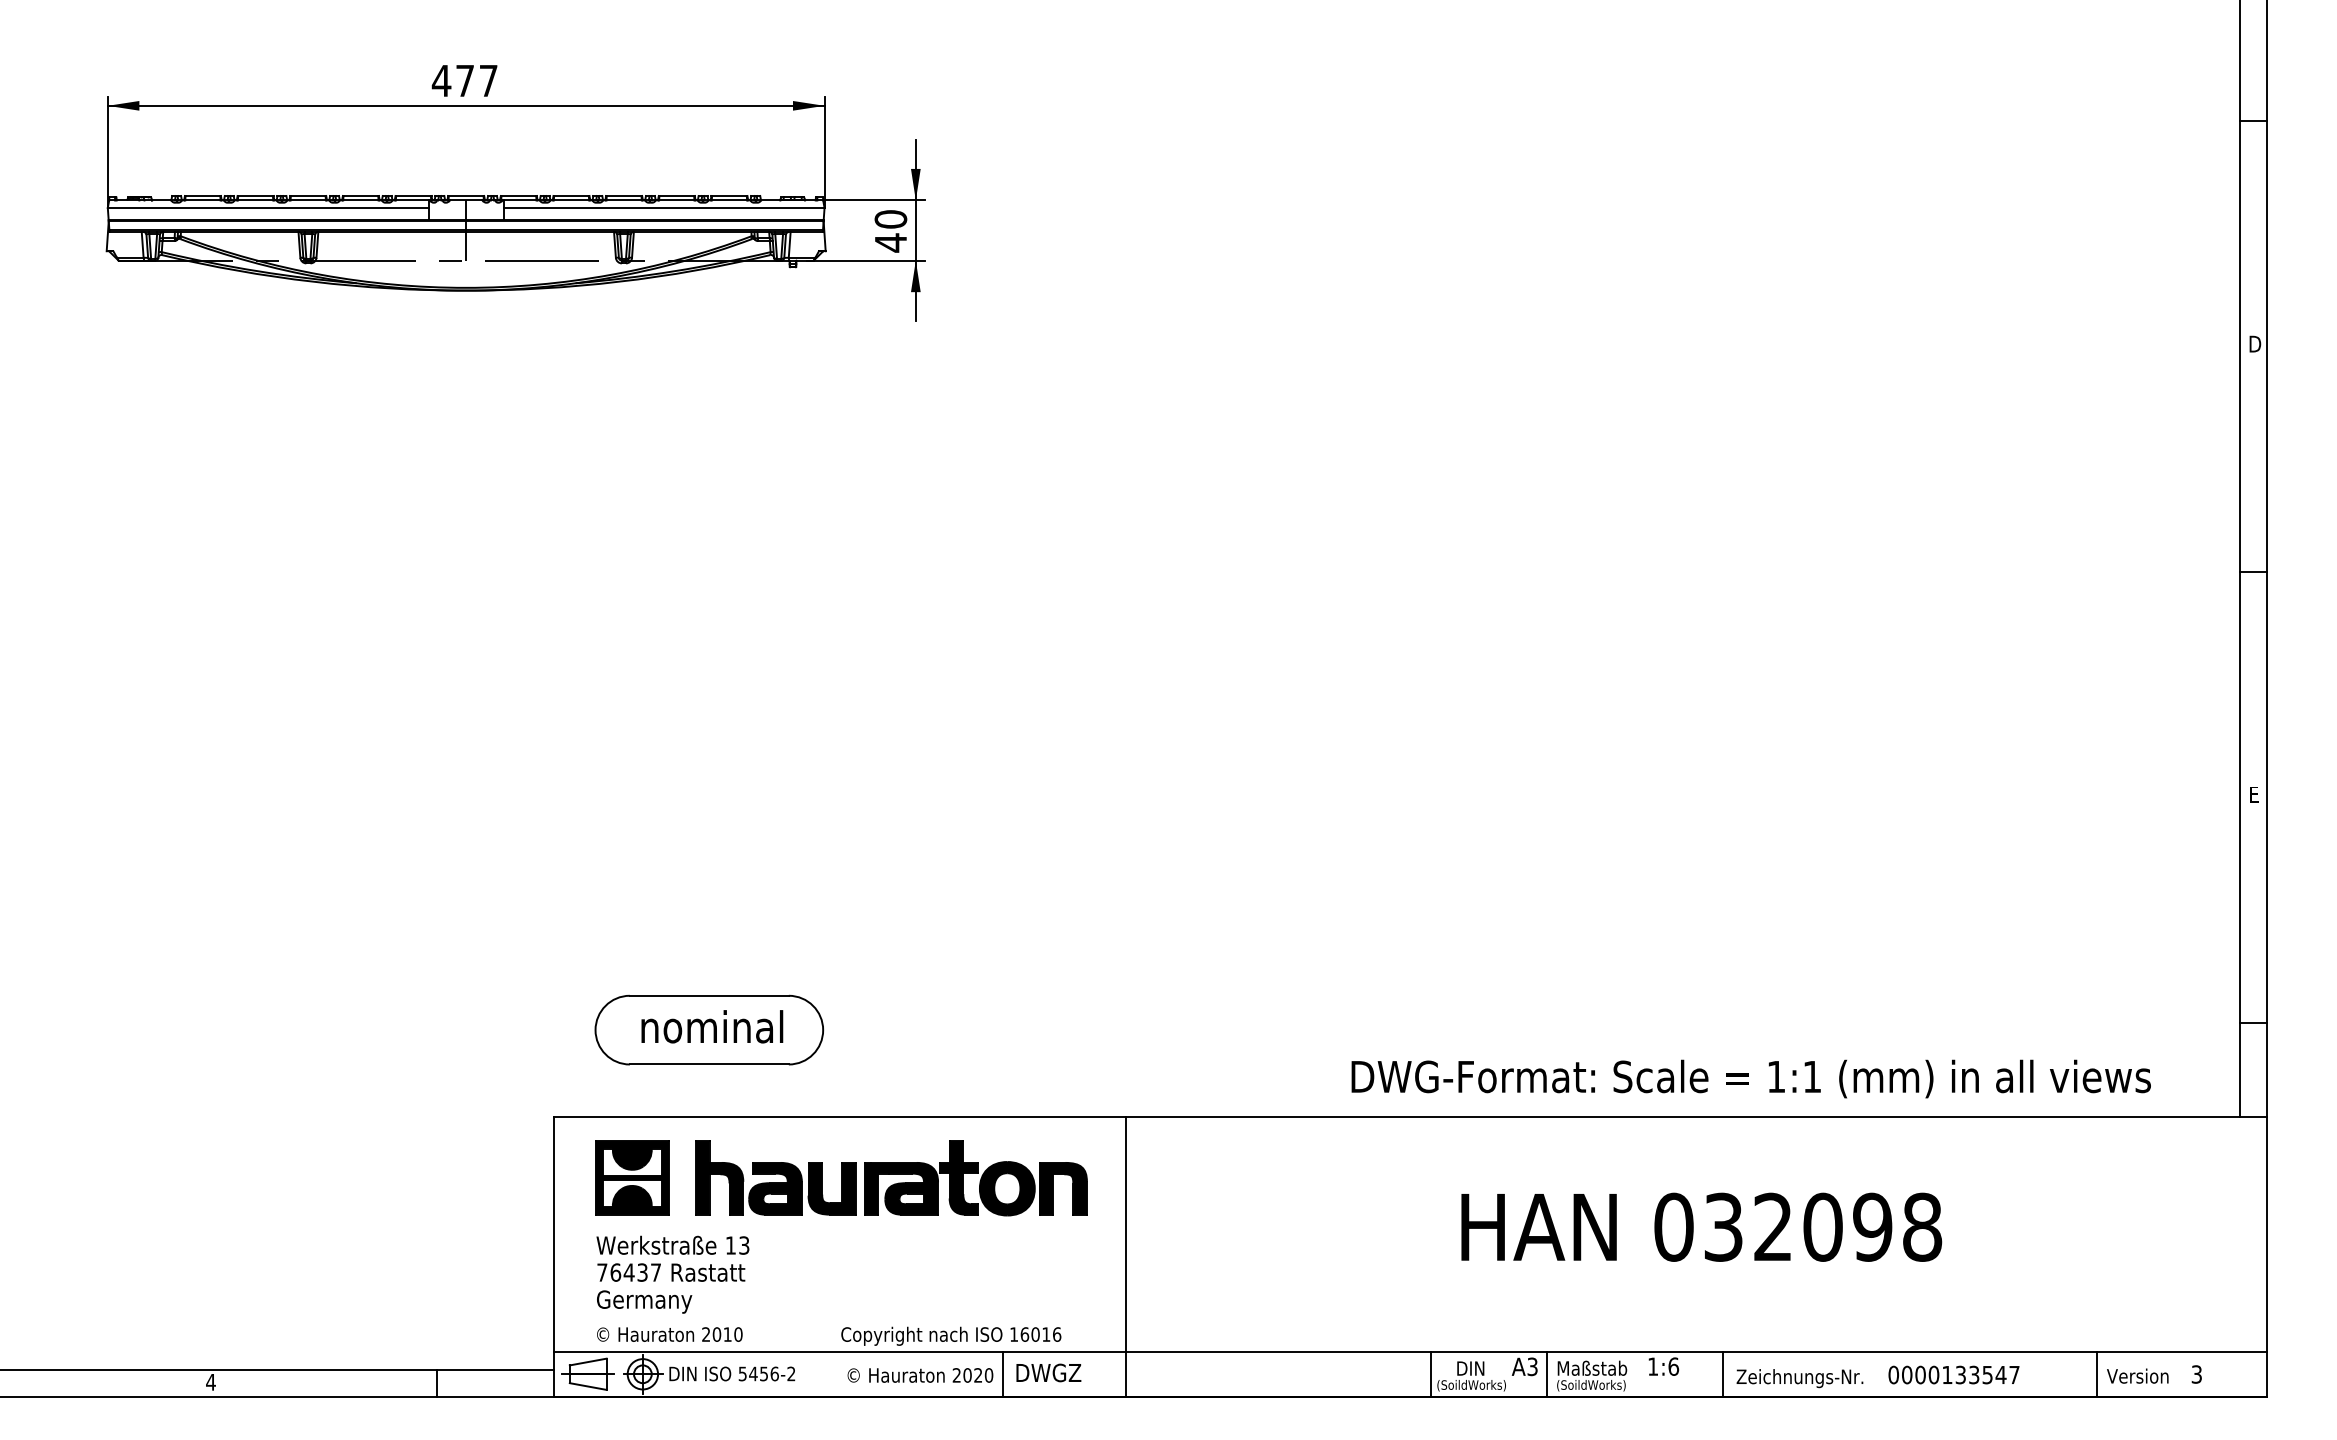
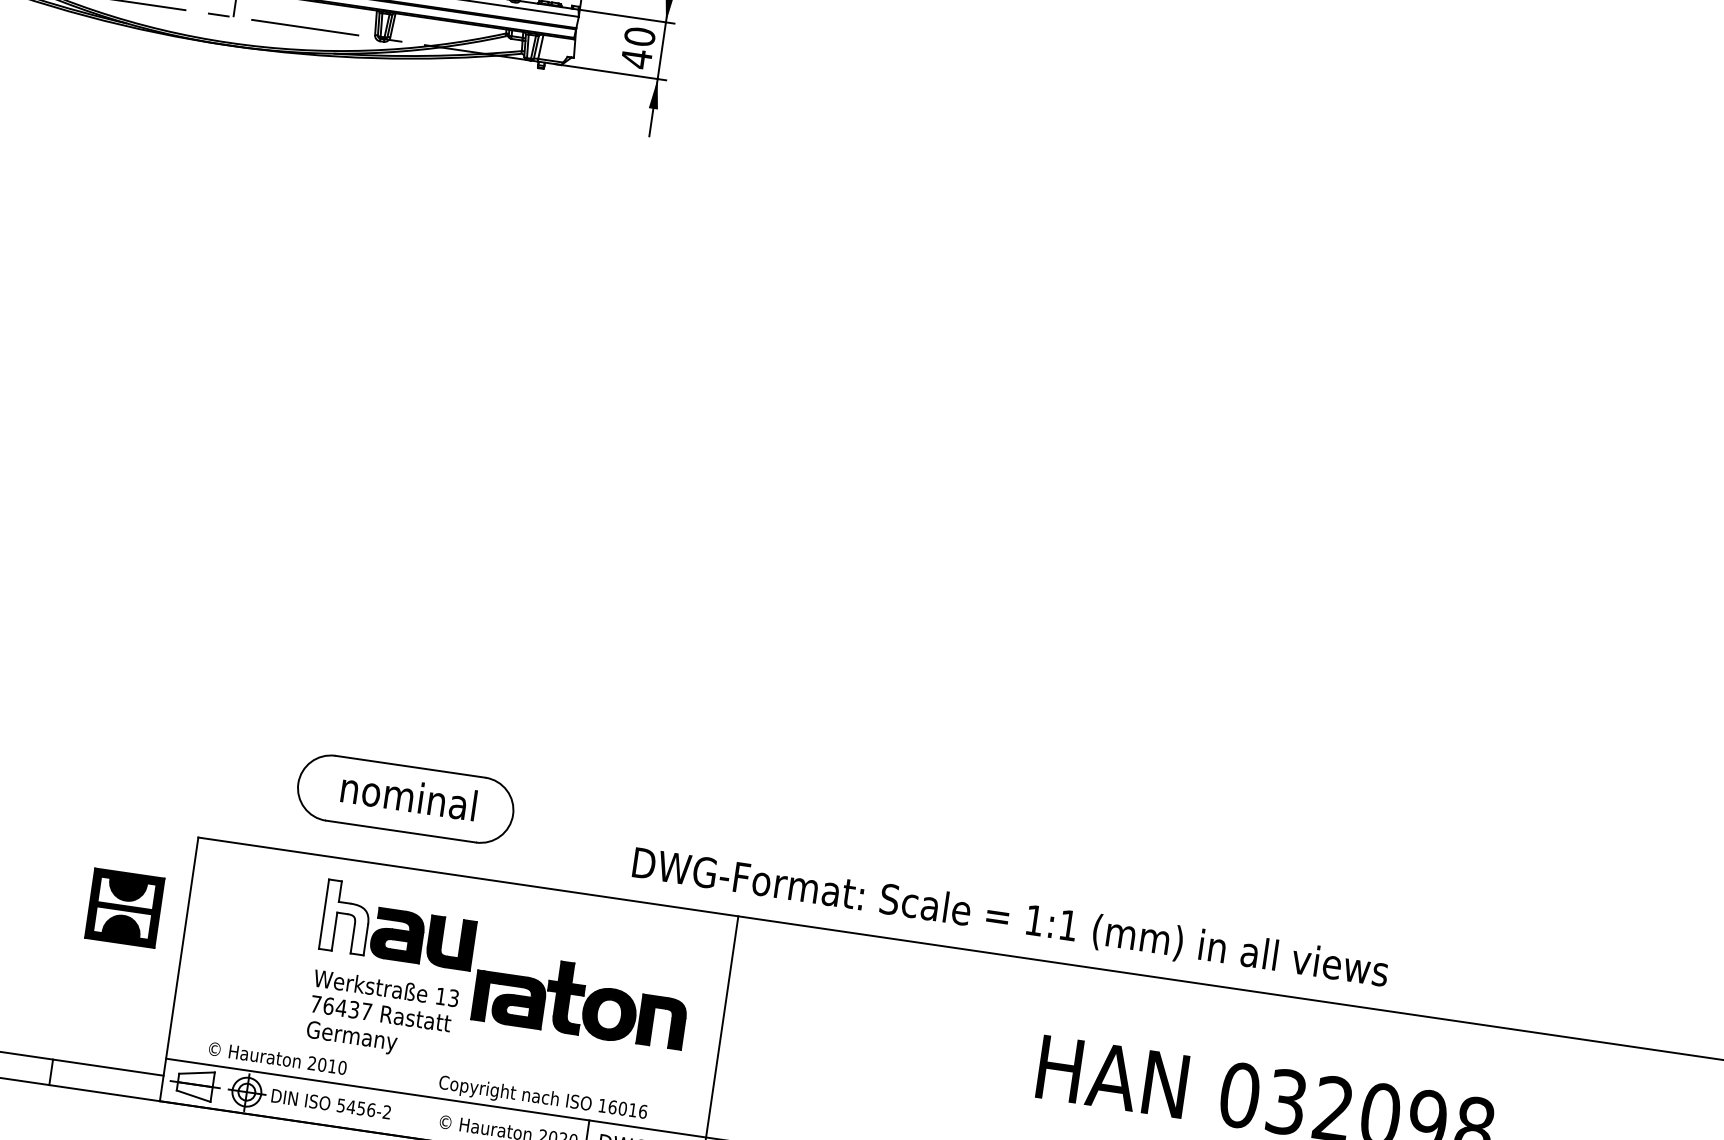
part: (709, 1029) -> (405, 798), moved
text: (1750, 1078) -> (1009, 918), moved
part: (632, 1177) -> (125, 907), moved
fill: (719, 1177) -> (346, 917), removed
part: (975, 1178) -> (580, 1000), moved
text: (672, 1274) -> (381, 1015), moved

